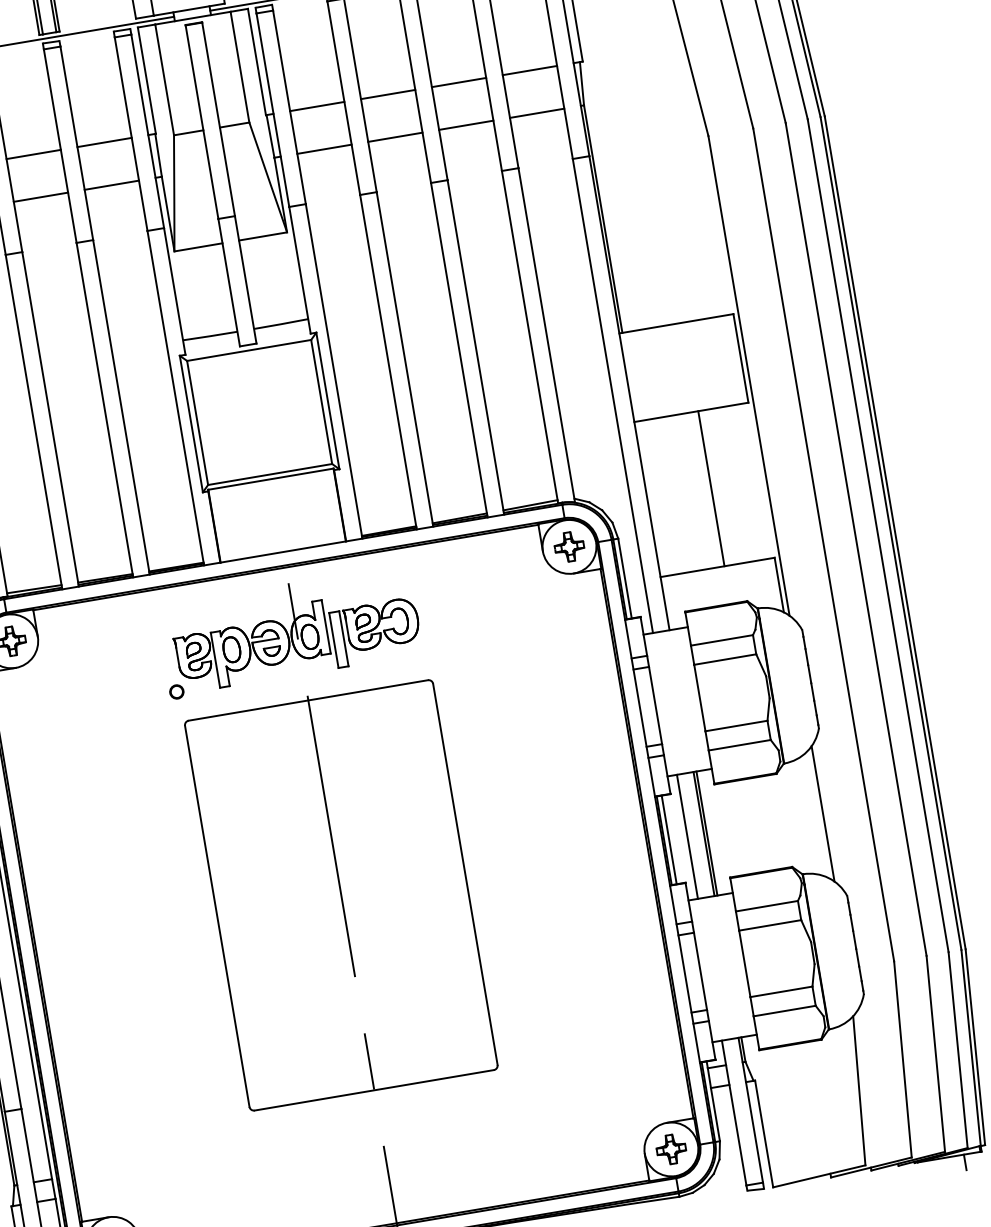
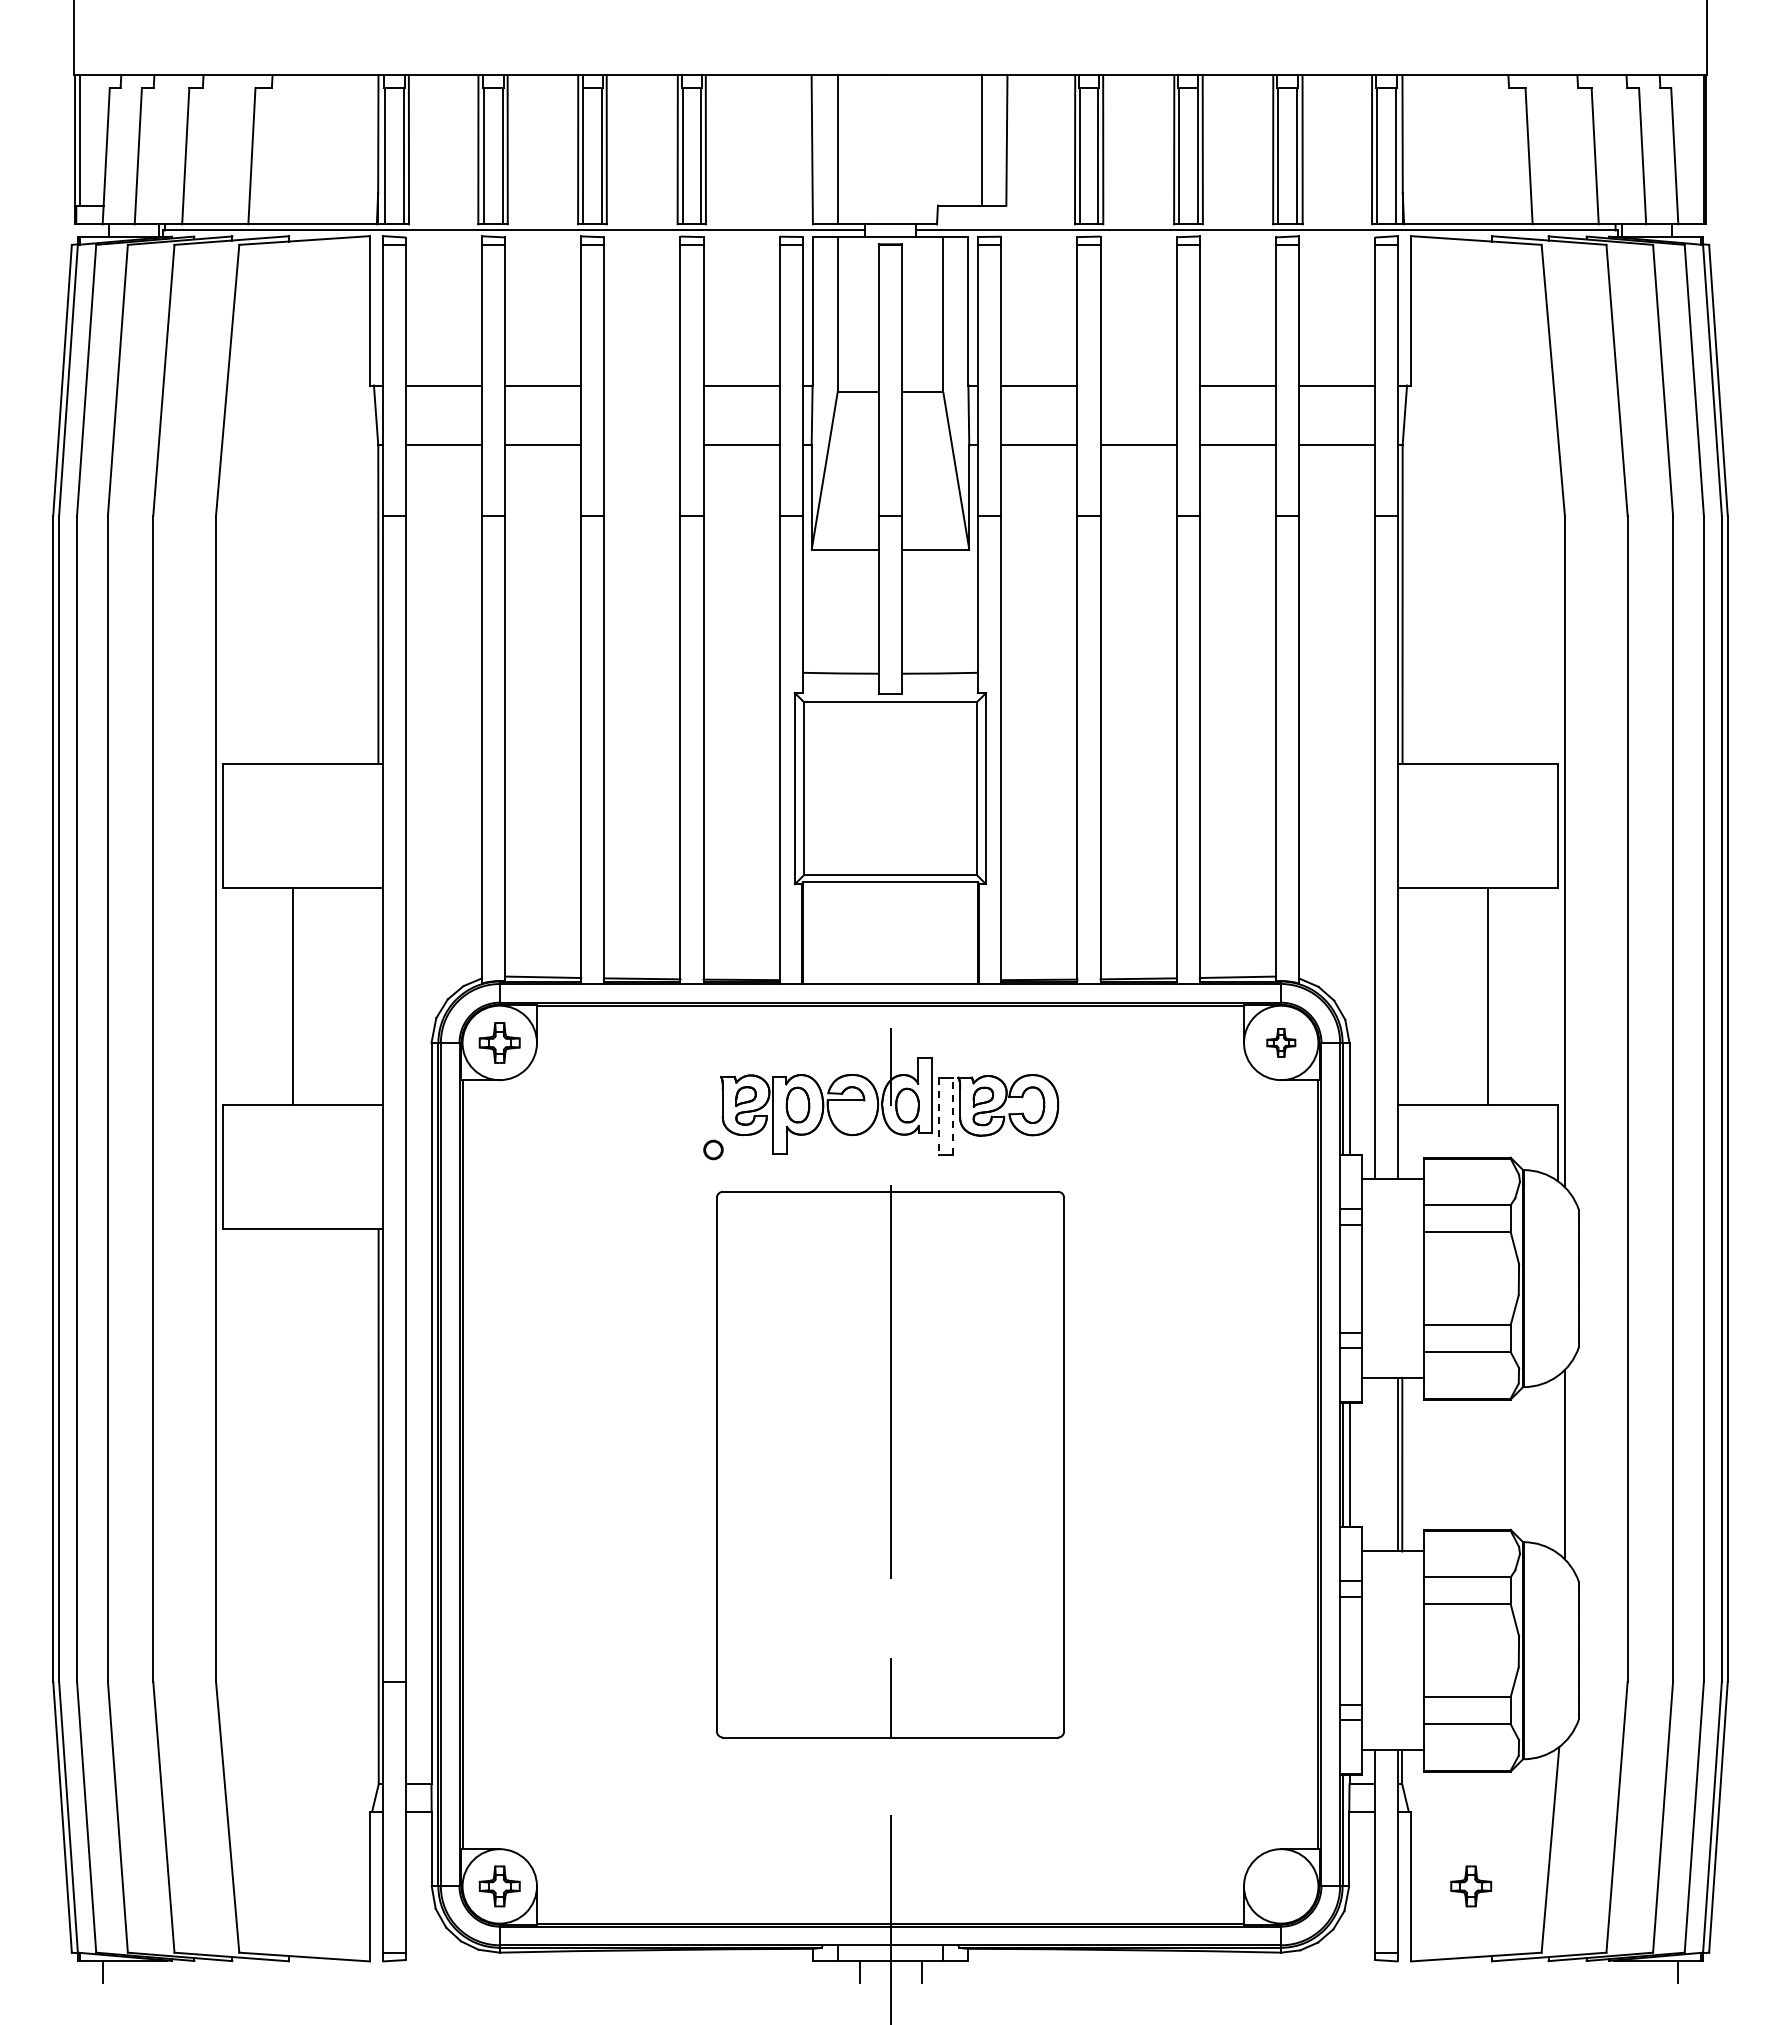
line: (388, 94) -> (1138, 385), removed
line: (33, 154) -> (642, 385), removed
line: (41, 197) -> (642, 445), removed
part: (569, 546) -> (1281, 1042), size x0.7
line: (344, 639) -> (953, 1116), solid -> dashed
line: (334, 640) -> (939, 1116), solid -> dashed
part: (272, 651) -> (853, 1116), removed
line: (687, 836) -> (1375, 1464), removed
part: (671, 1149) -> (1471, 1886), moved

